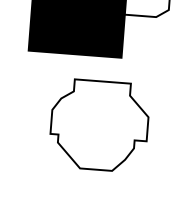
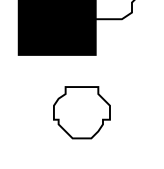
part: (98, 125) -> (81, 112), size x0.7

